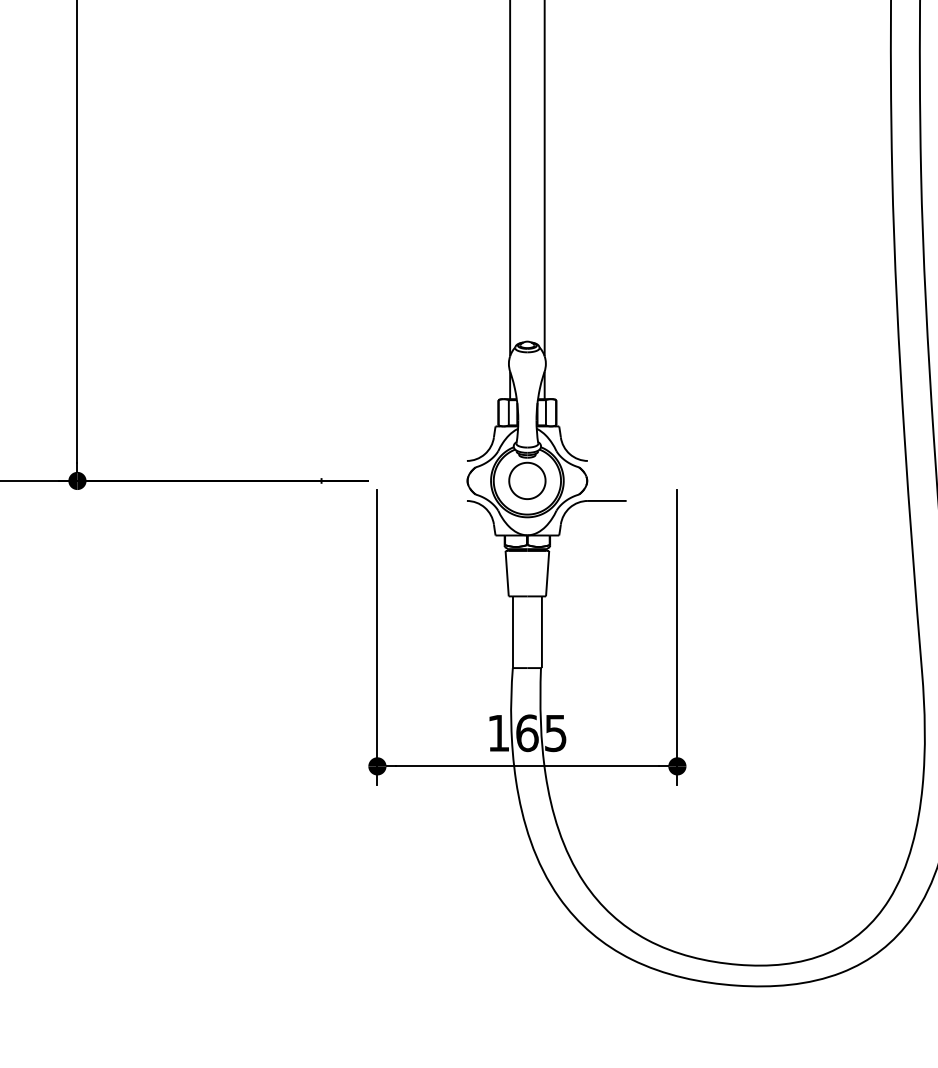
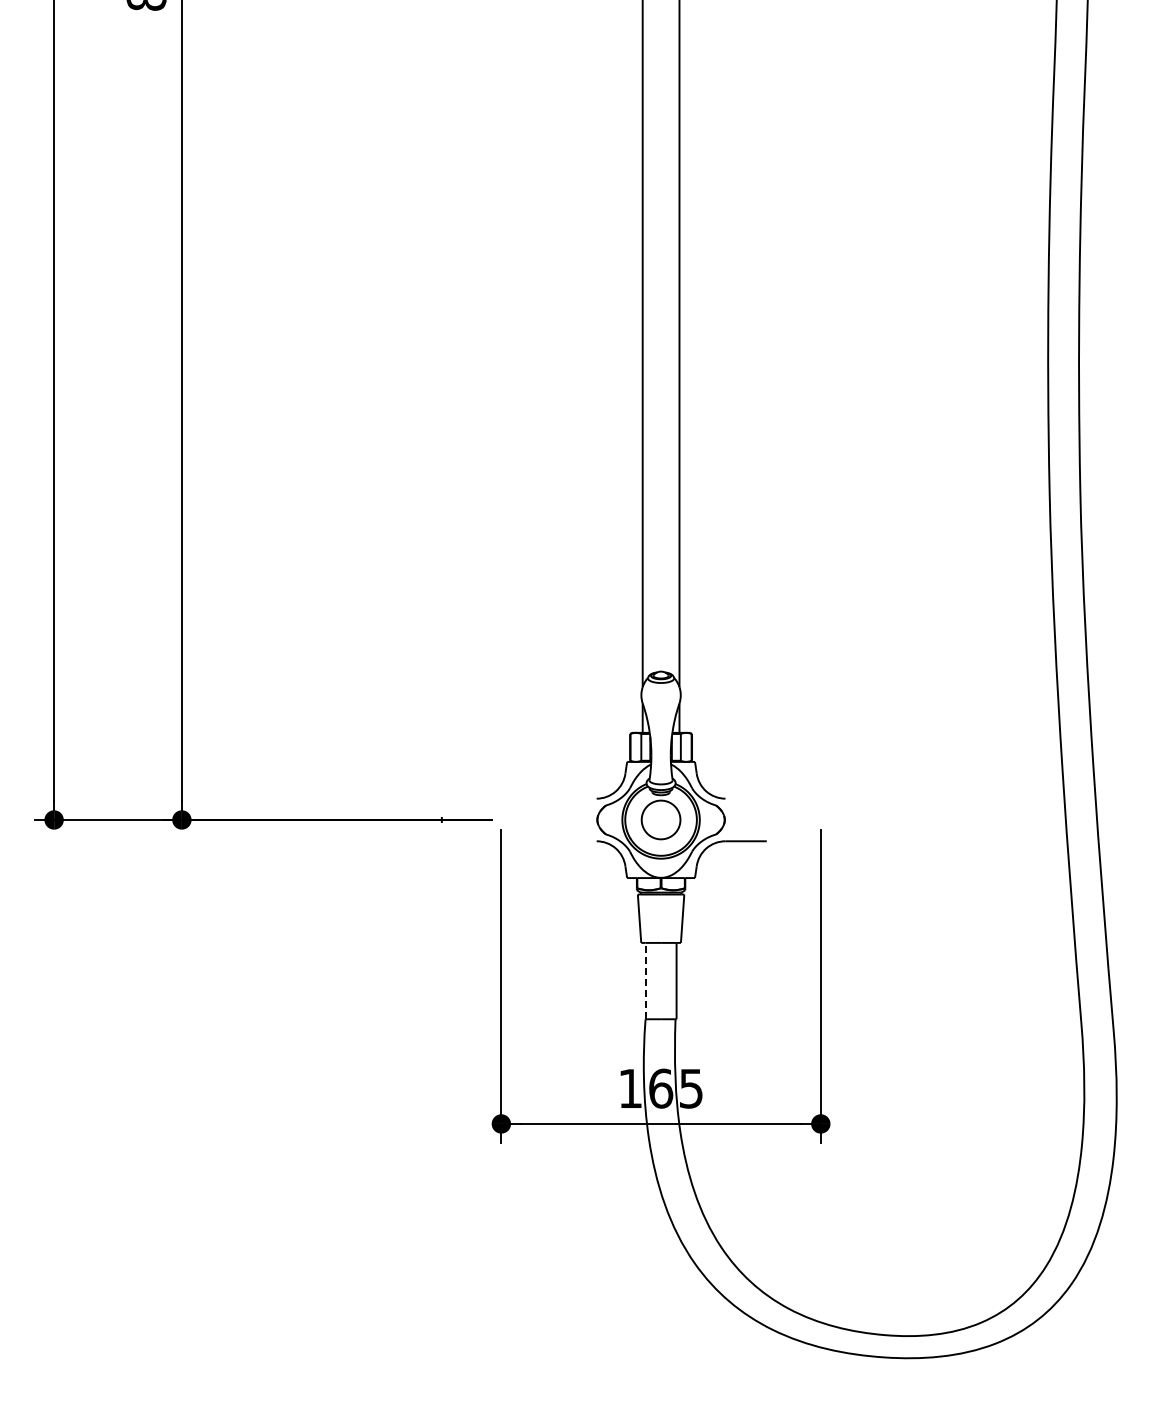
line: (512, 631) -> (645, 980), solid -> dashed

